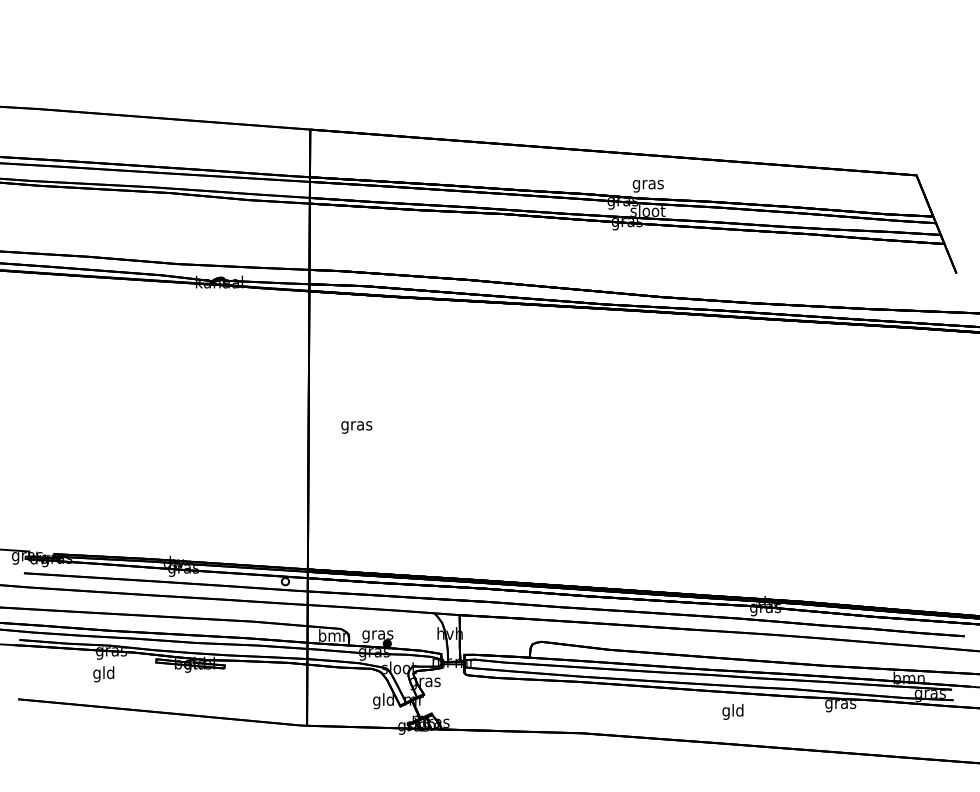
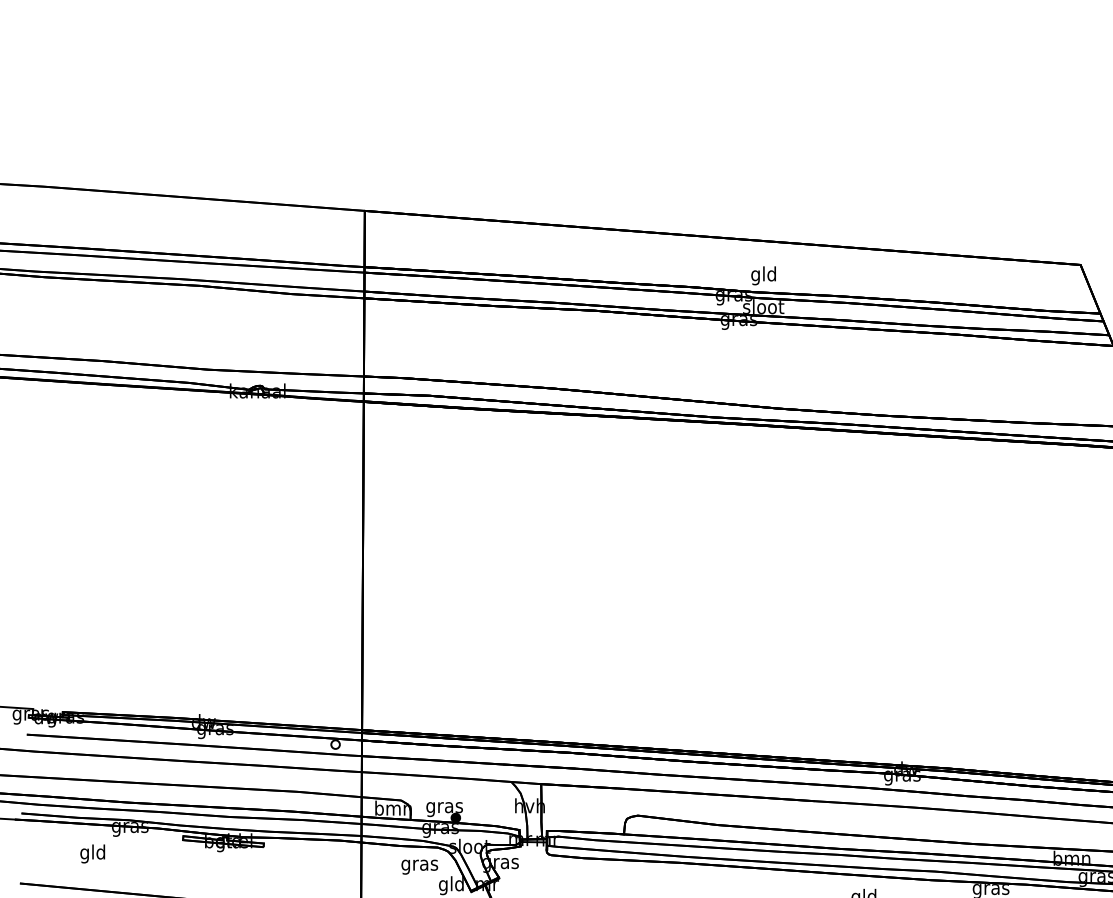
text: (647, 184) -> (763, 275), gras -> gld
text: (356, 427) -> (419, 867), moved
text: (103, 674) -> (92, 854), moved

